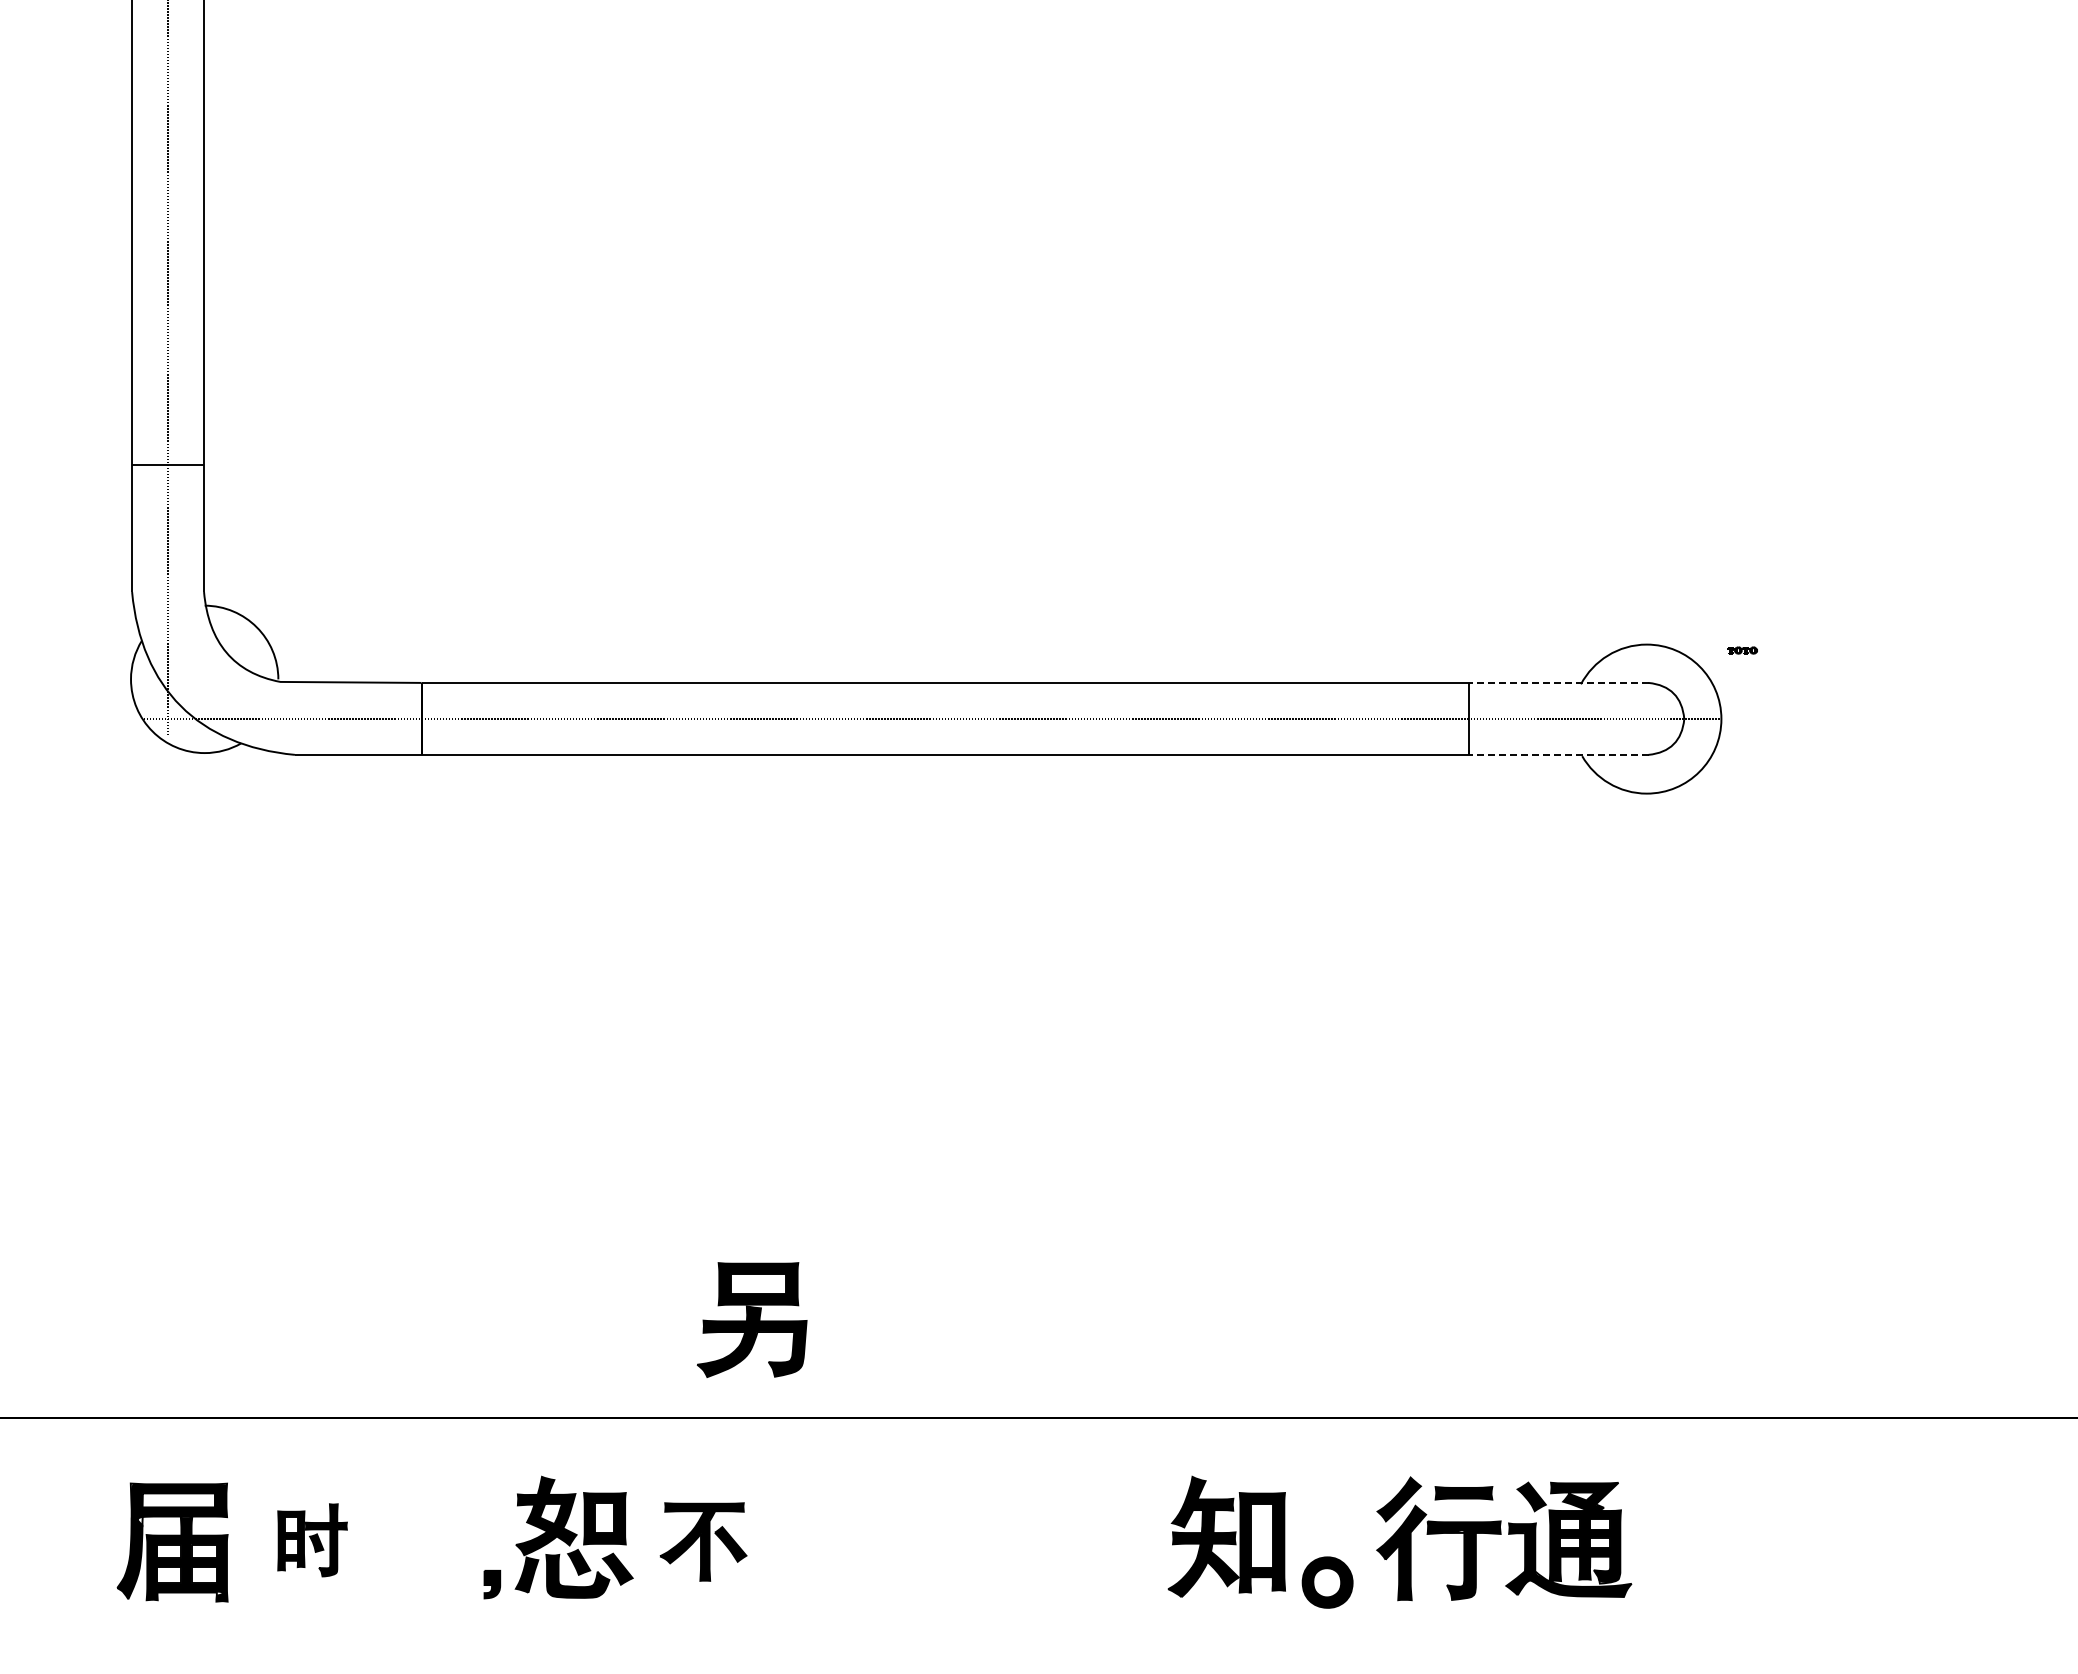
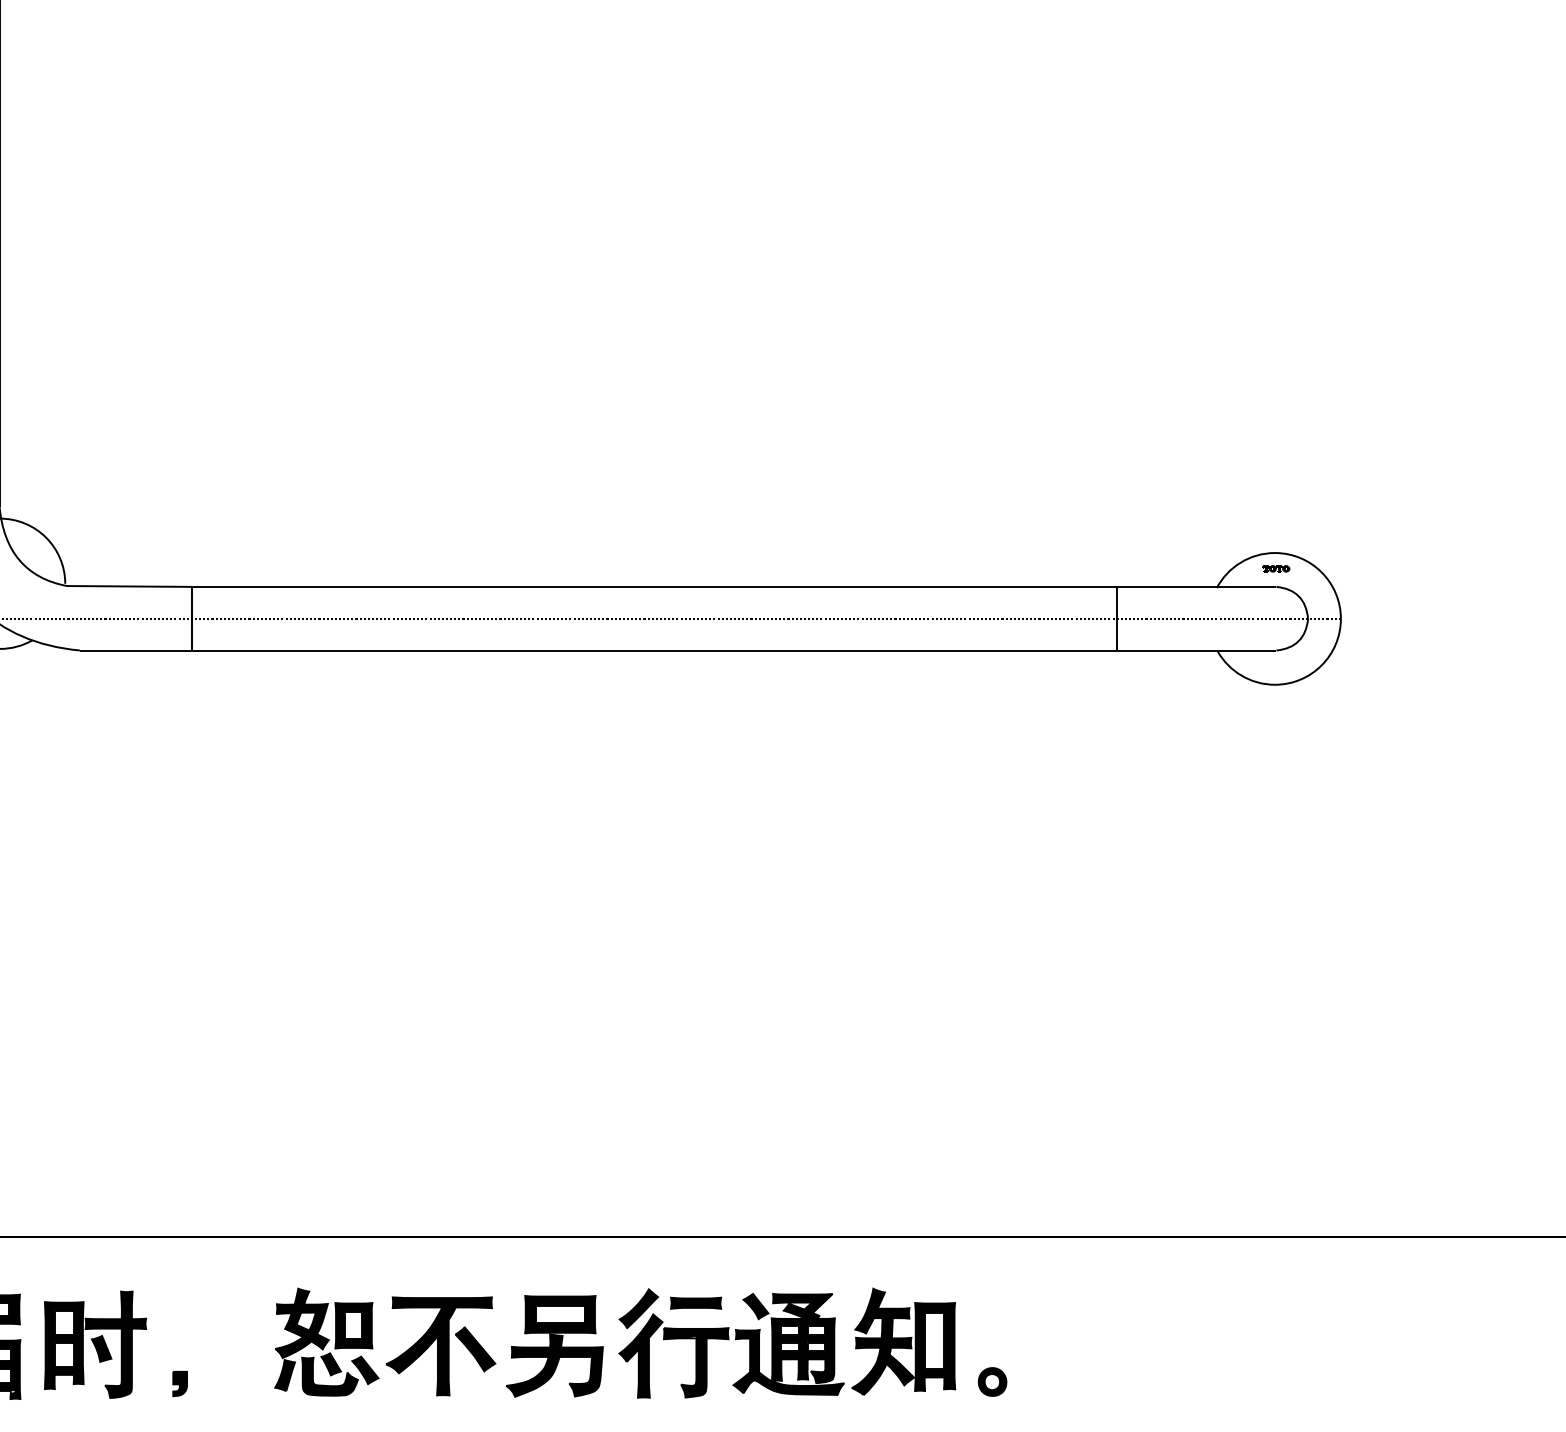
part: (1742, 650) -> (1276, 568), moved
line: (1558, 682) -> (1196, 586), dashed -> solid
line: (1558, 754) -> (1196, 650), dashed -> solid
part: (751, 1319) -> (554, 1345), moved
part: (1504, 1538) -> (731, 1343), moved
part: (312, 1540) -> (95, 1345), size x1.67
part: (703, 1541) -> (441, 1345), size x1.43
part: (1326, 1581) -> (991, 1381), size x0.62
part: (492, 1584) -> (180, 1383), moved

